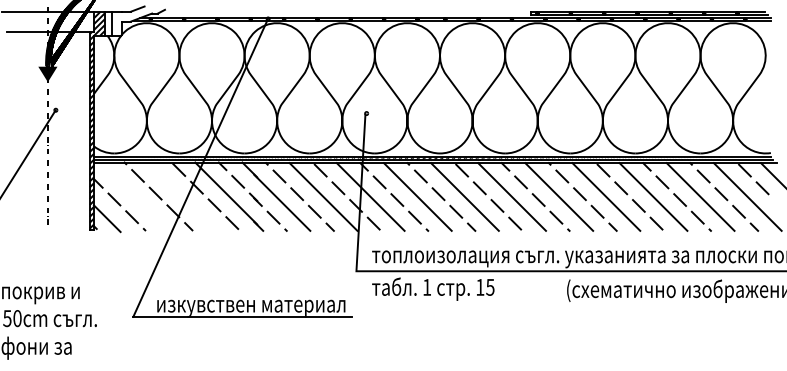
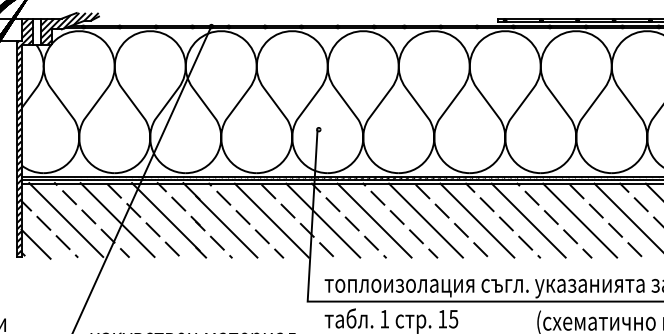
hatch: (137, 20) -> (69, 28), added
line: (134, 196) -> (65, 220), added
line: (181, 196) -> (116, 220), added

